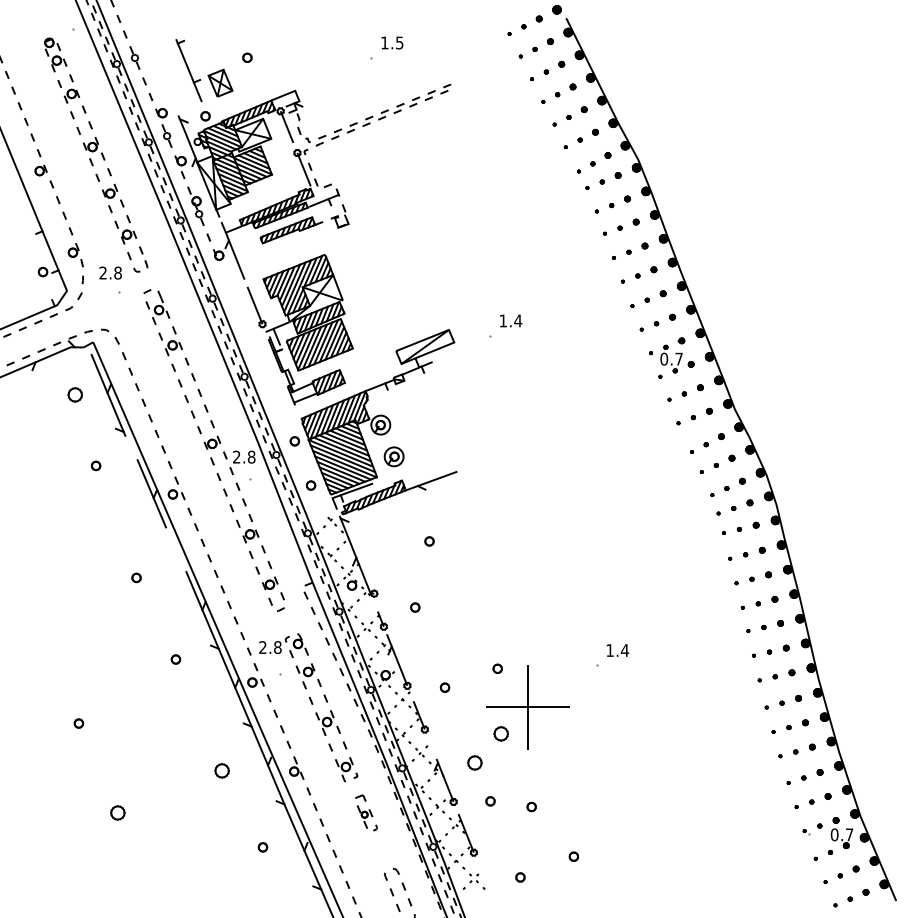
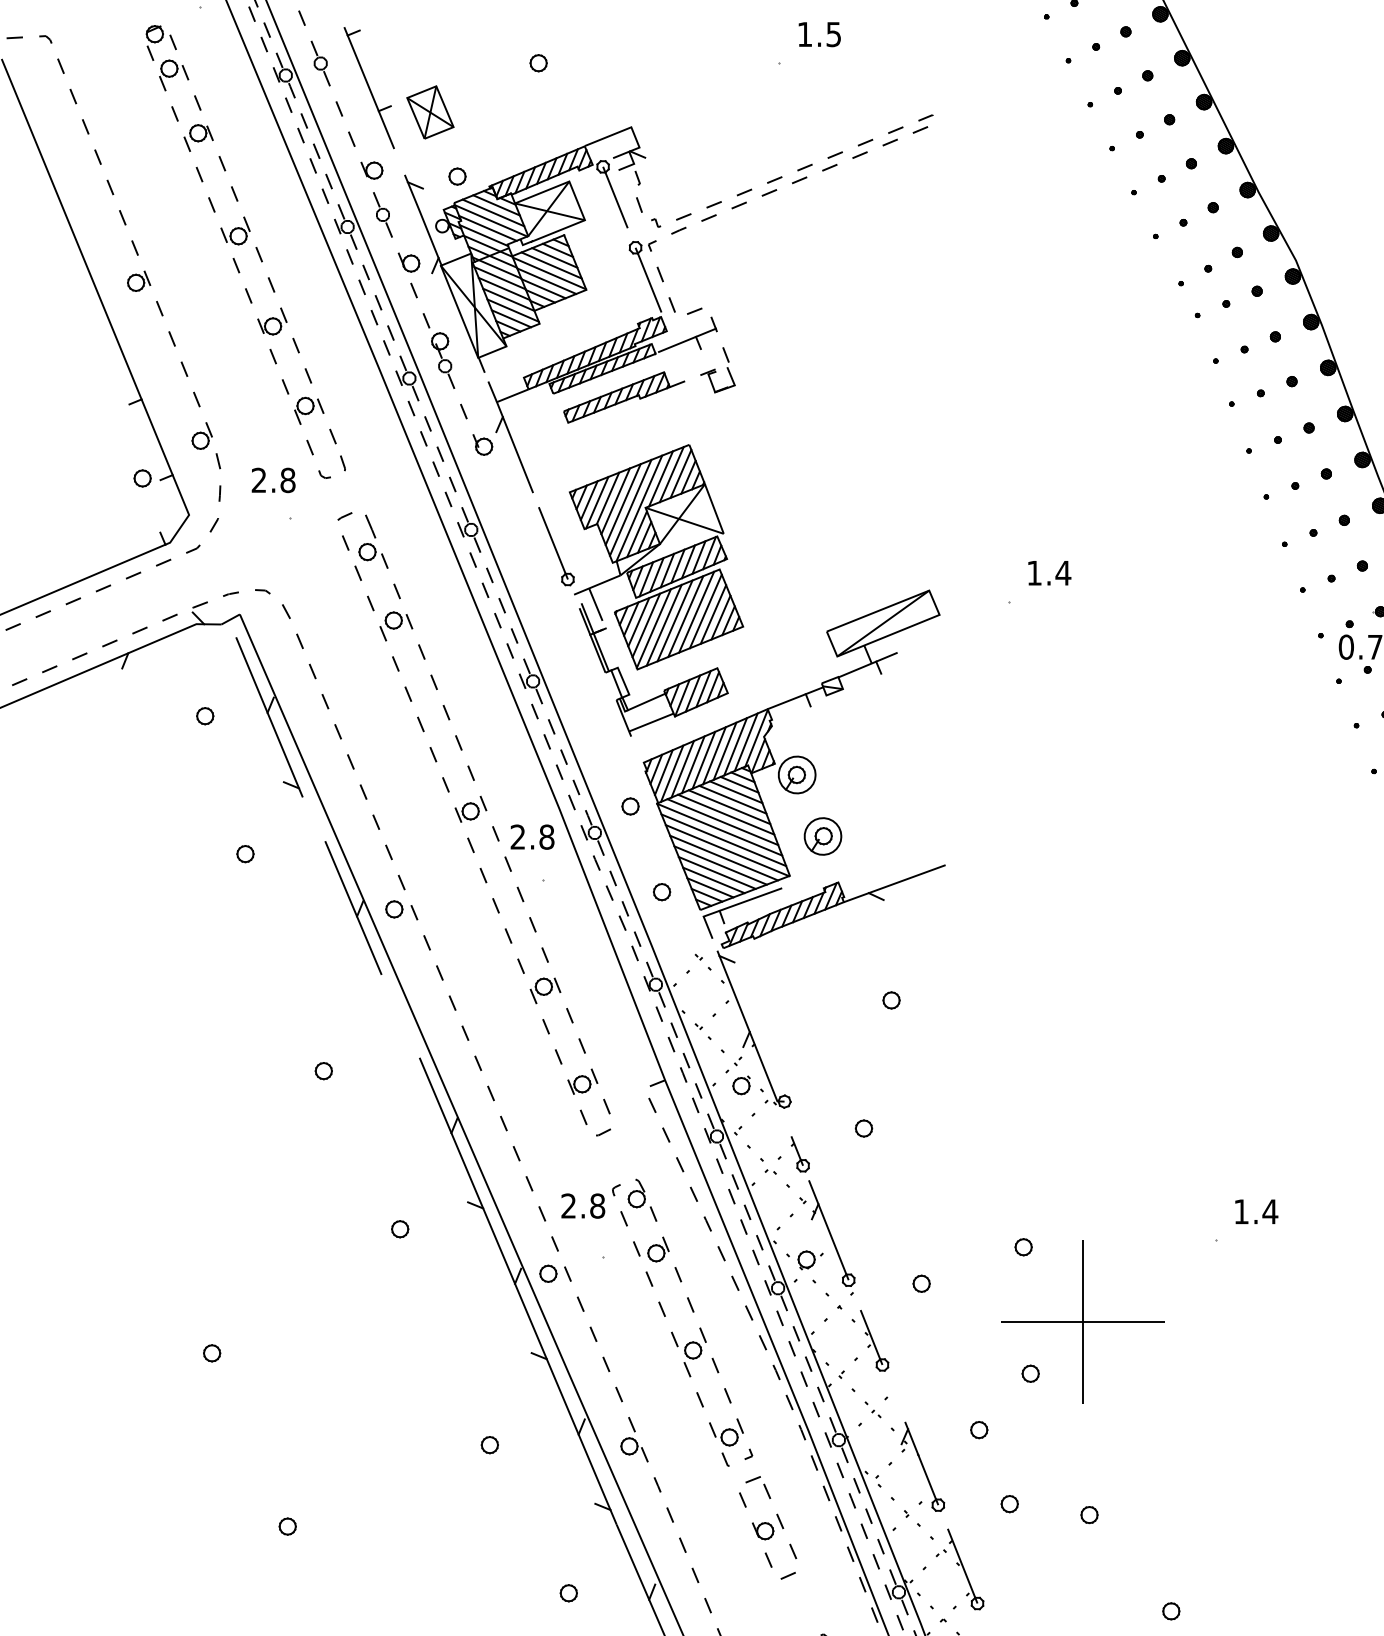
part: (204, 70) -> (399, 87), moved
part: (75, 394) -> (205, 715), size x0.62
part: (501, 734) -> (1031, 1374), size x0.62
part: (474, 763) -> (978, 1430), size x0.62
part: (222, 770) -> (490, 1444), size x0.62
part: (117, 812) -> (286, 1525), size x0.62
part: (365, 813) -> (767, 1527), size x1.43

